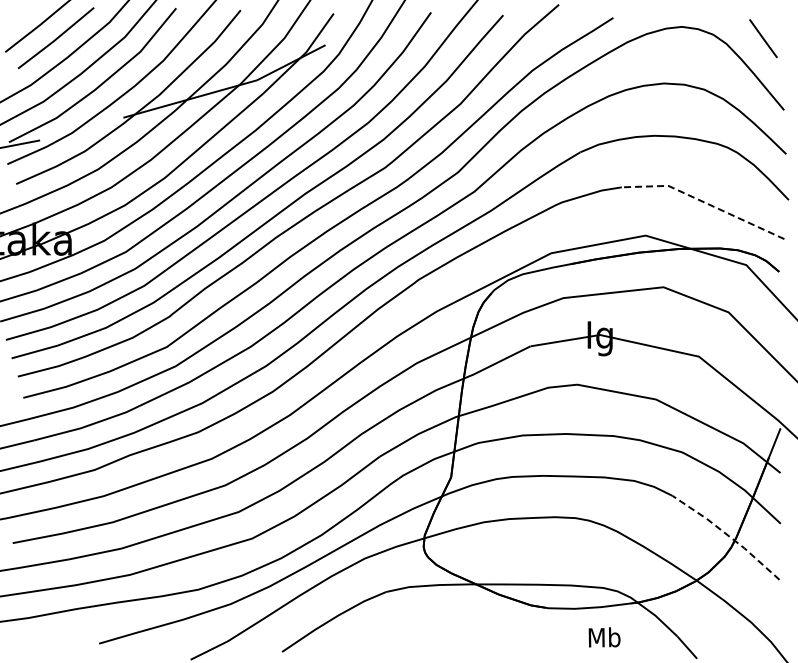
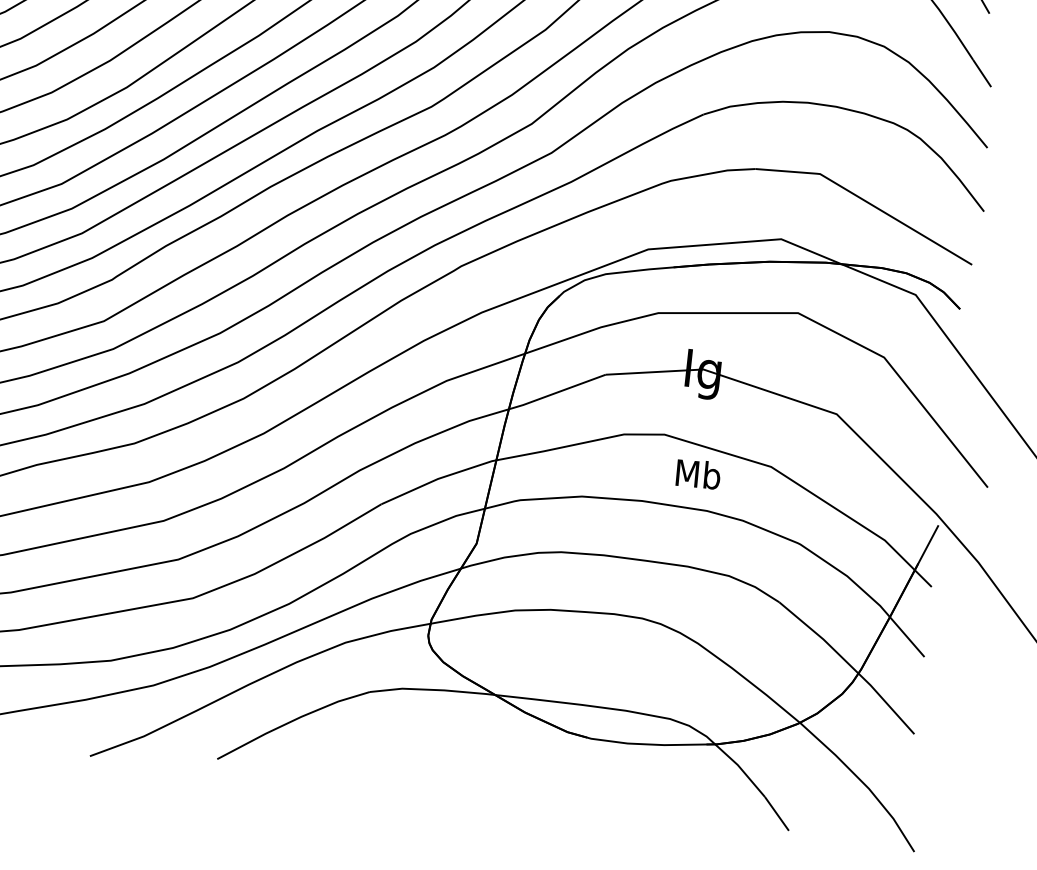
line: (703, 202) -> (866, 202), dashed -> solid
line: (728, 535) -> (850, 665), dashed -> solid
text: (604, 637) -> (698, 474), moved

